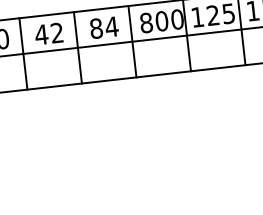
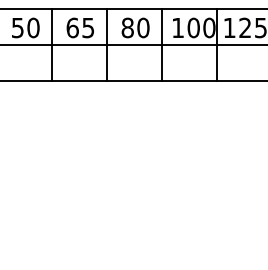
text: (146, 22) -> (178, 27), 800 -> 100
text: (110, 26) -> (142, 27), 84 -> 80
text: (48, 33) -> (79, 27), 42 -> 65

